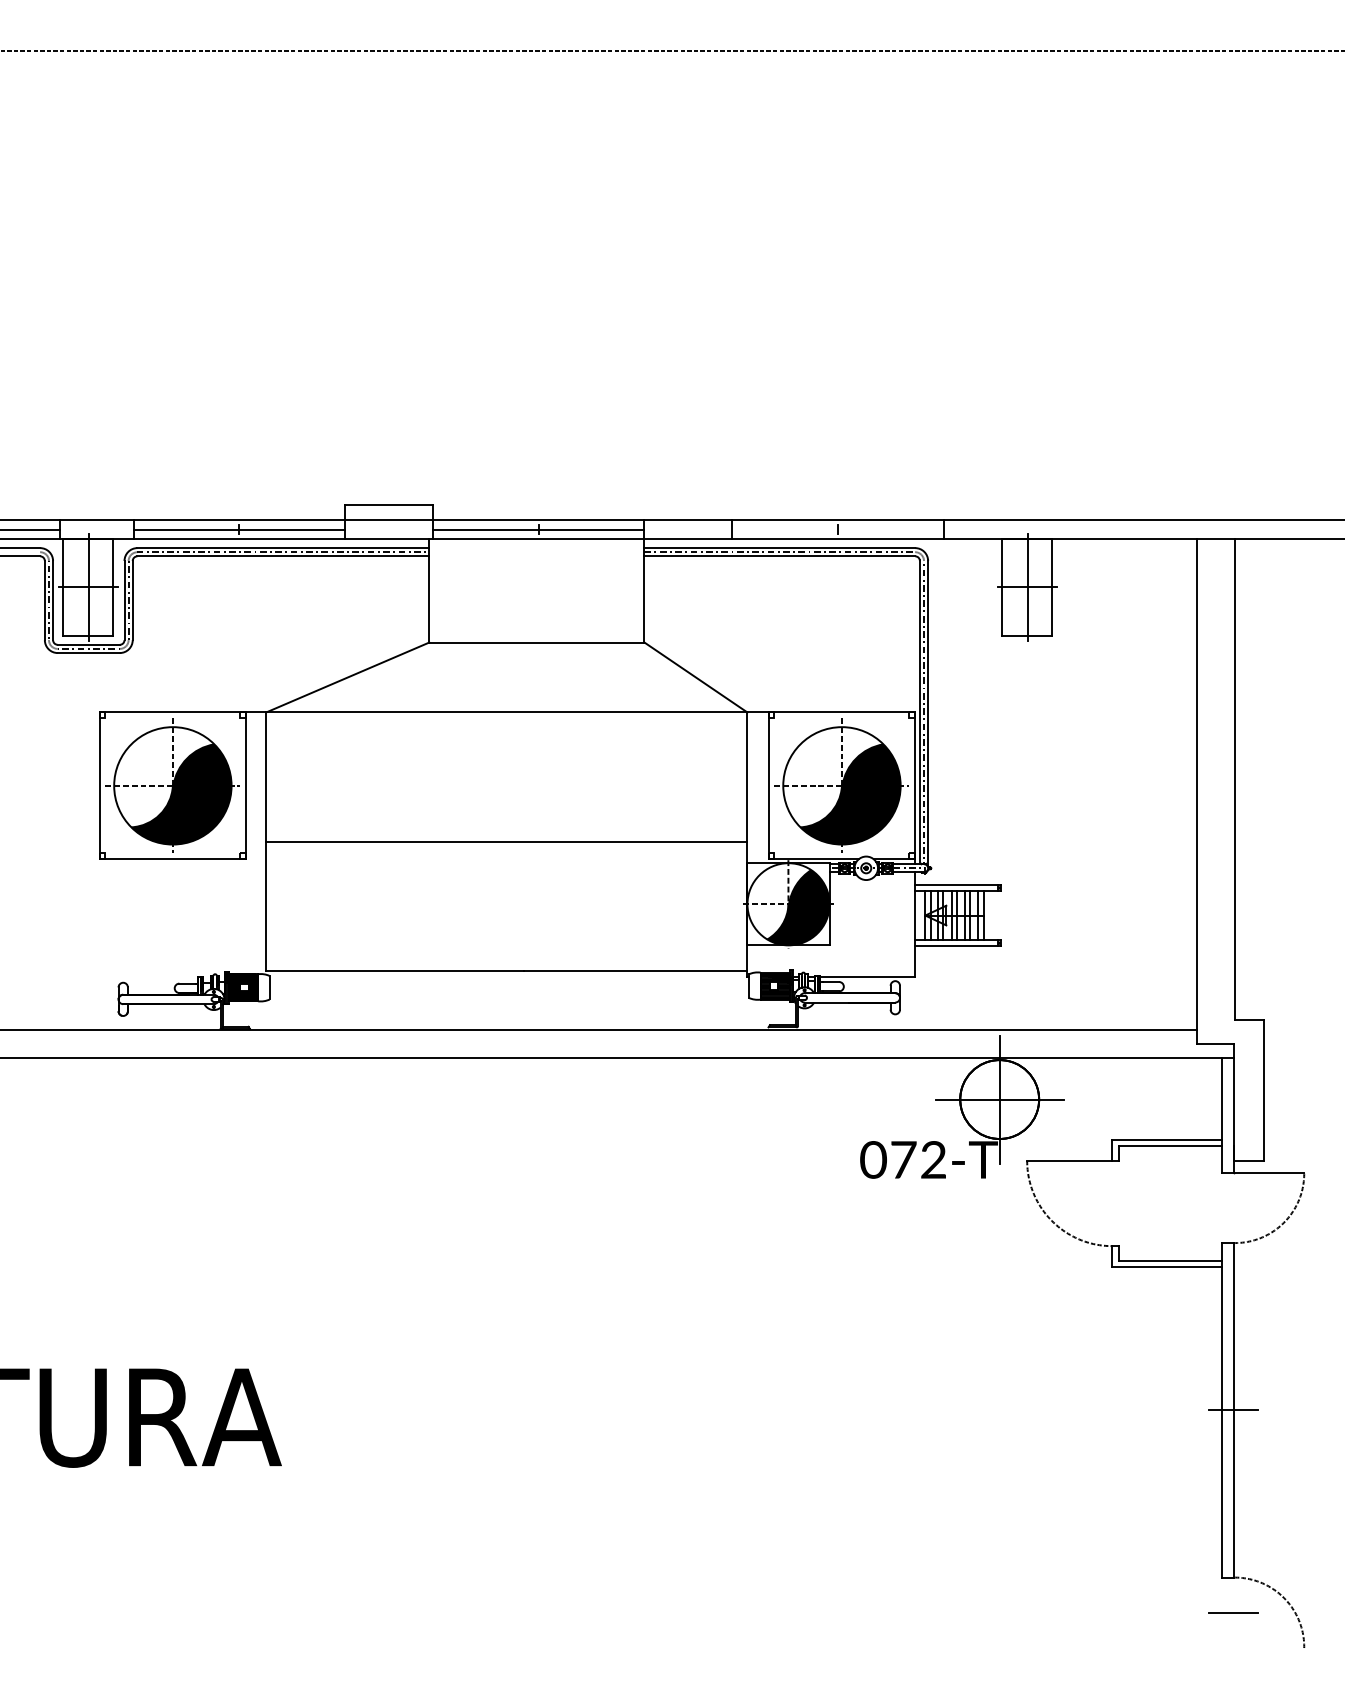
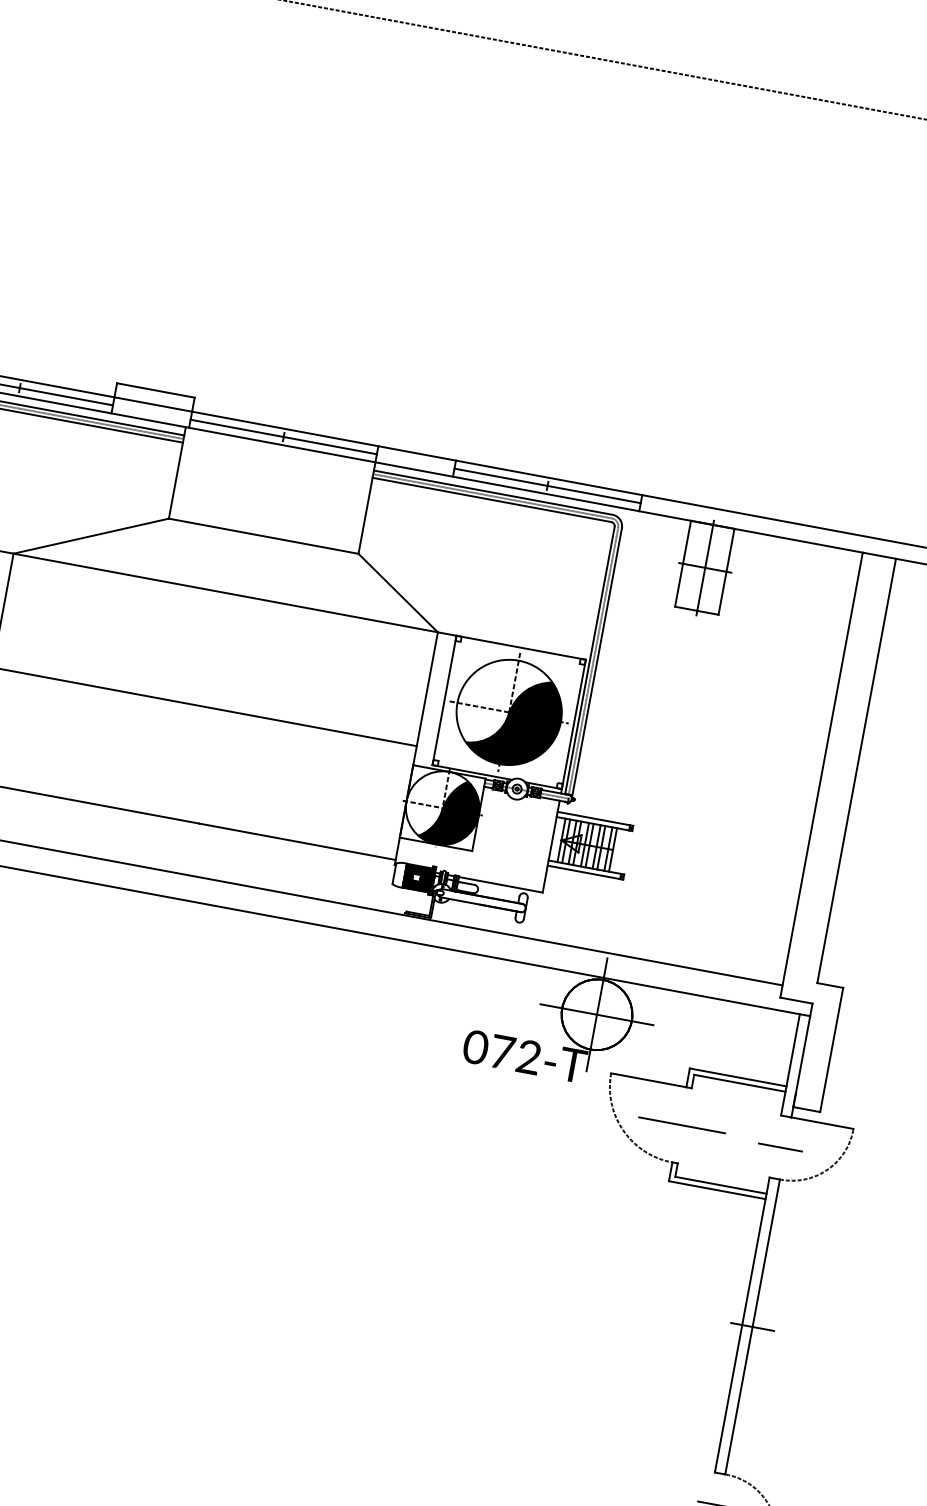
line: (837, 529) -> (547, 485), added
line: (1115, 1203) -> (682, 1125), added
line: (1227, 1207) -> (780, 1147), added

